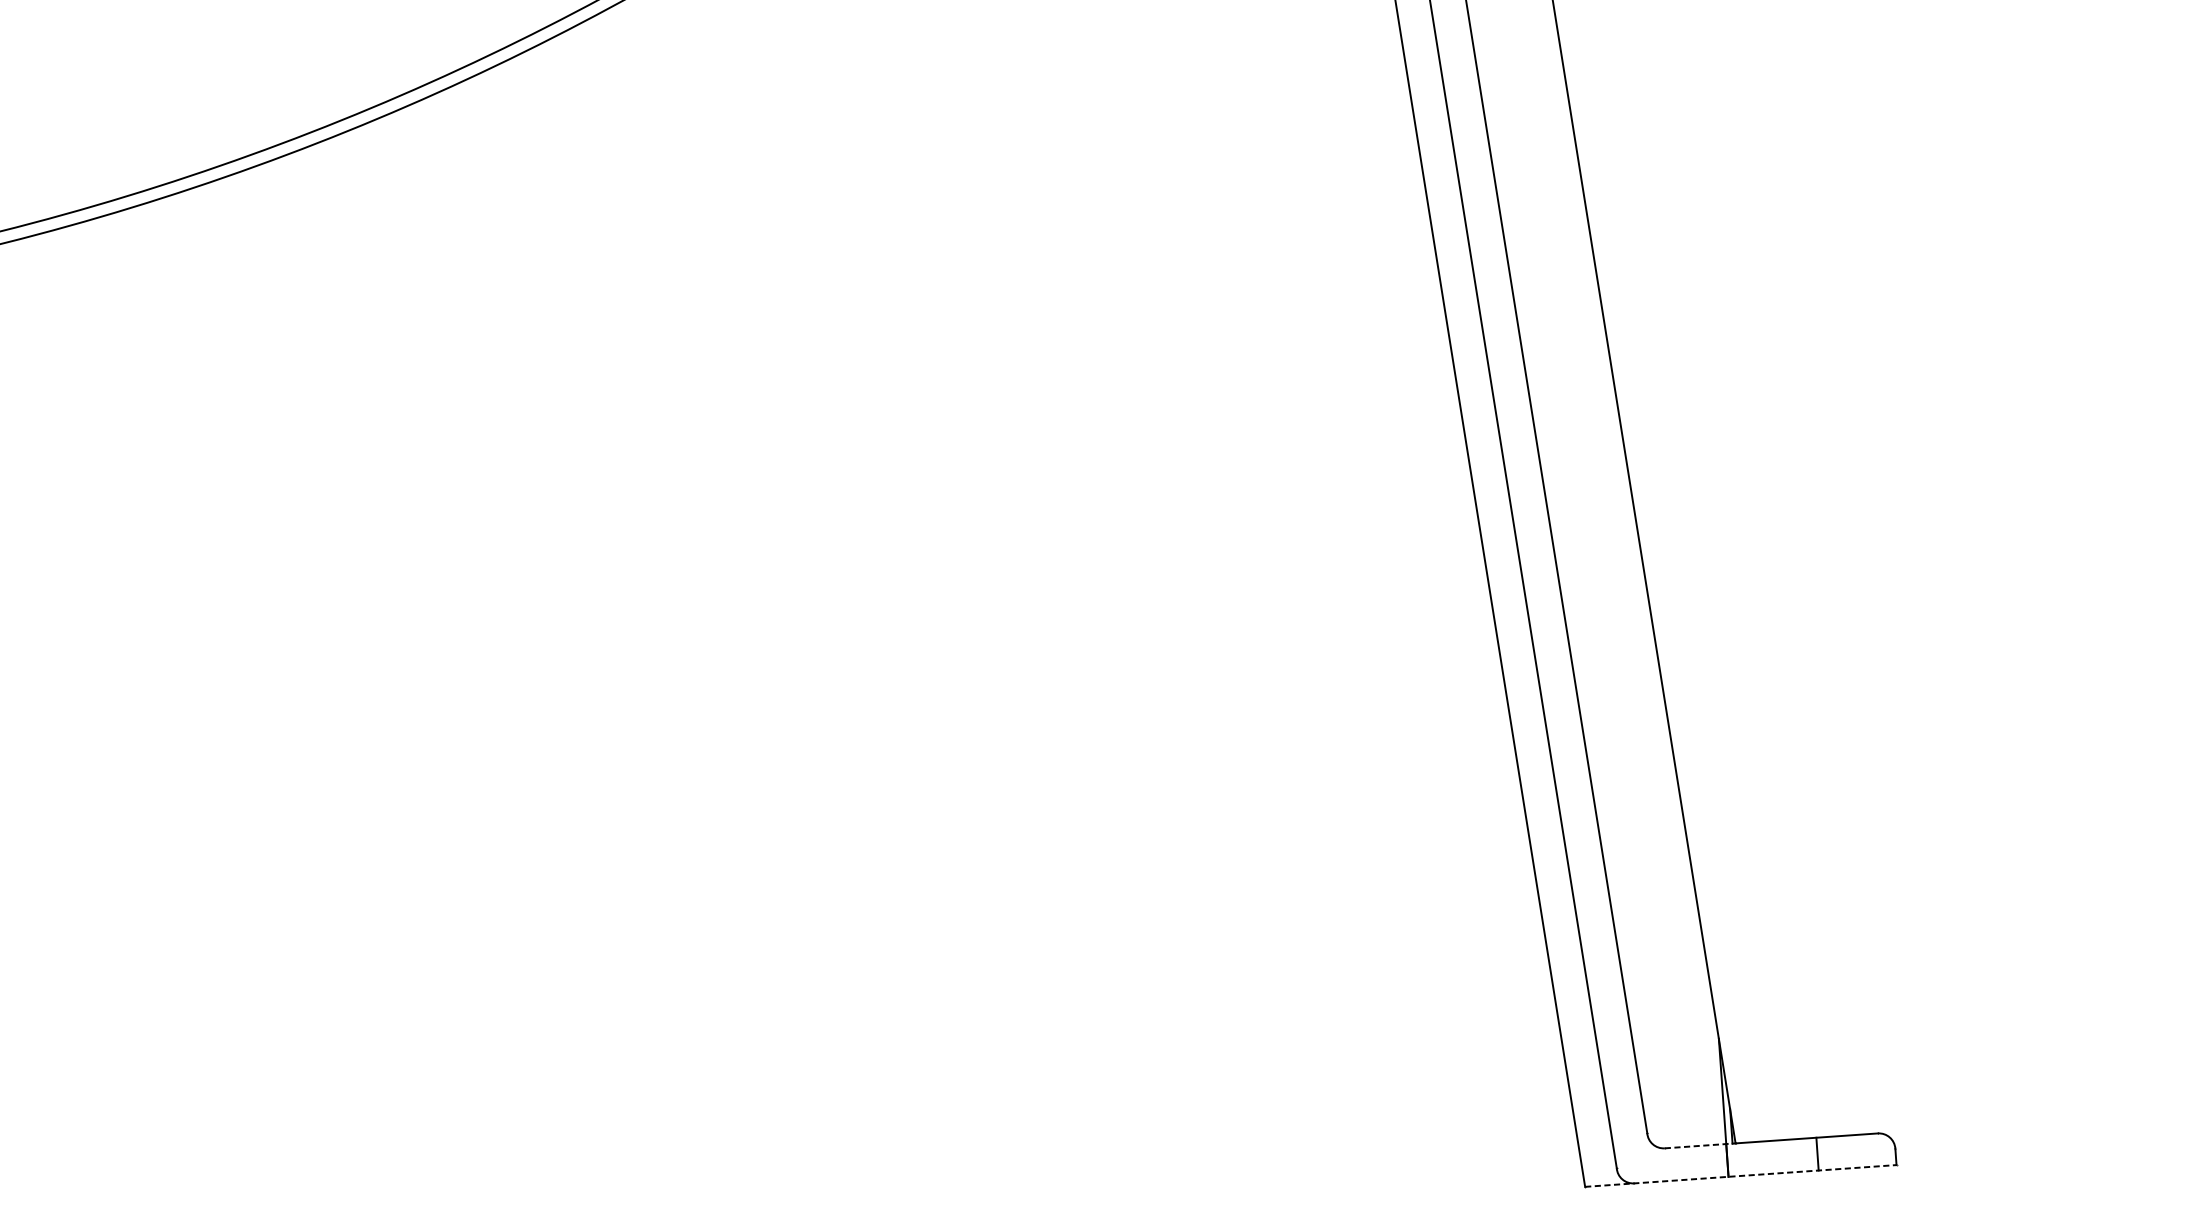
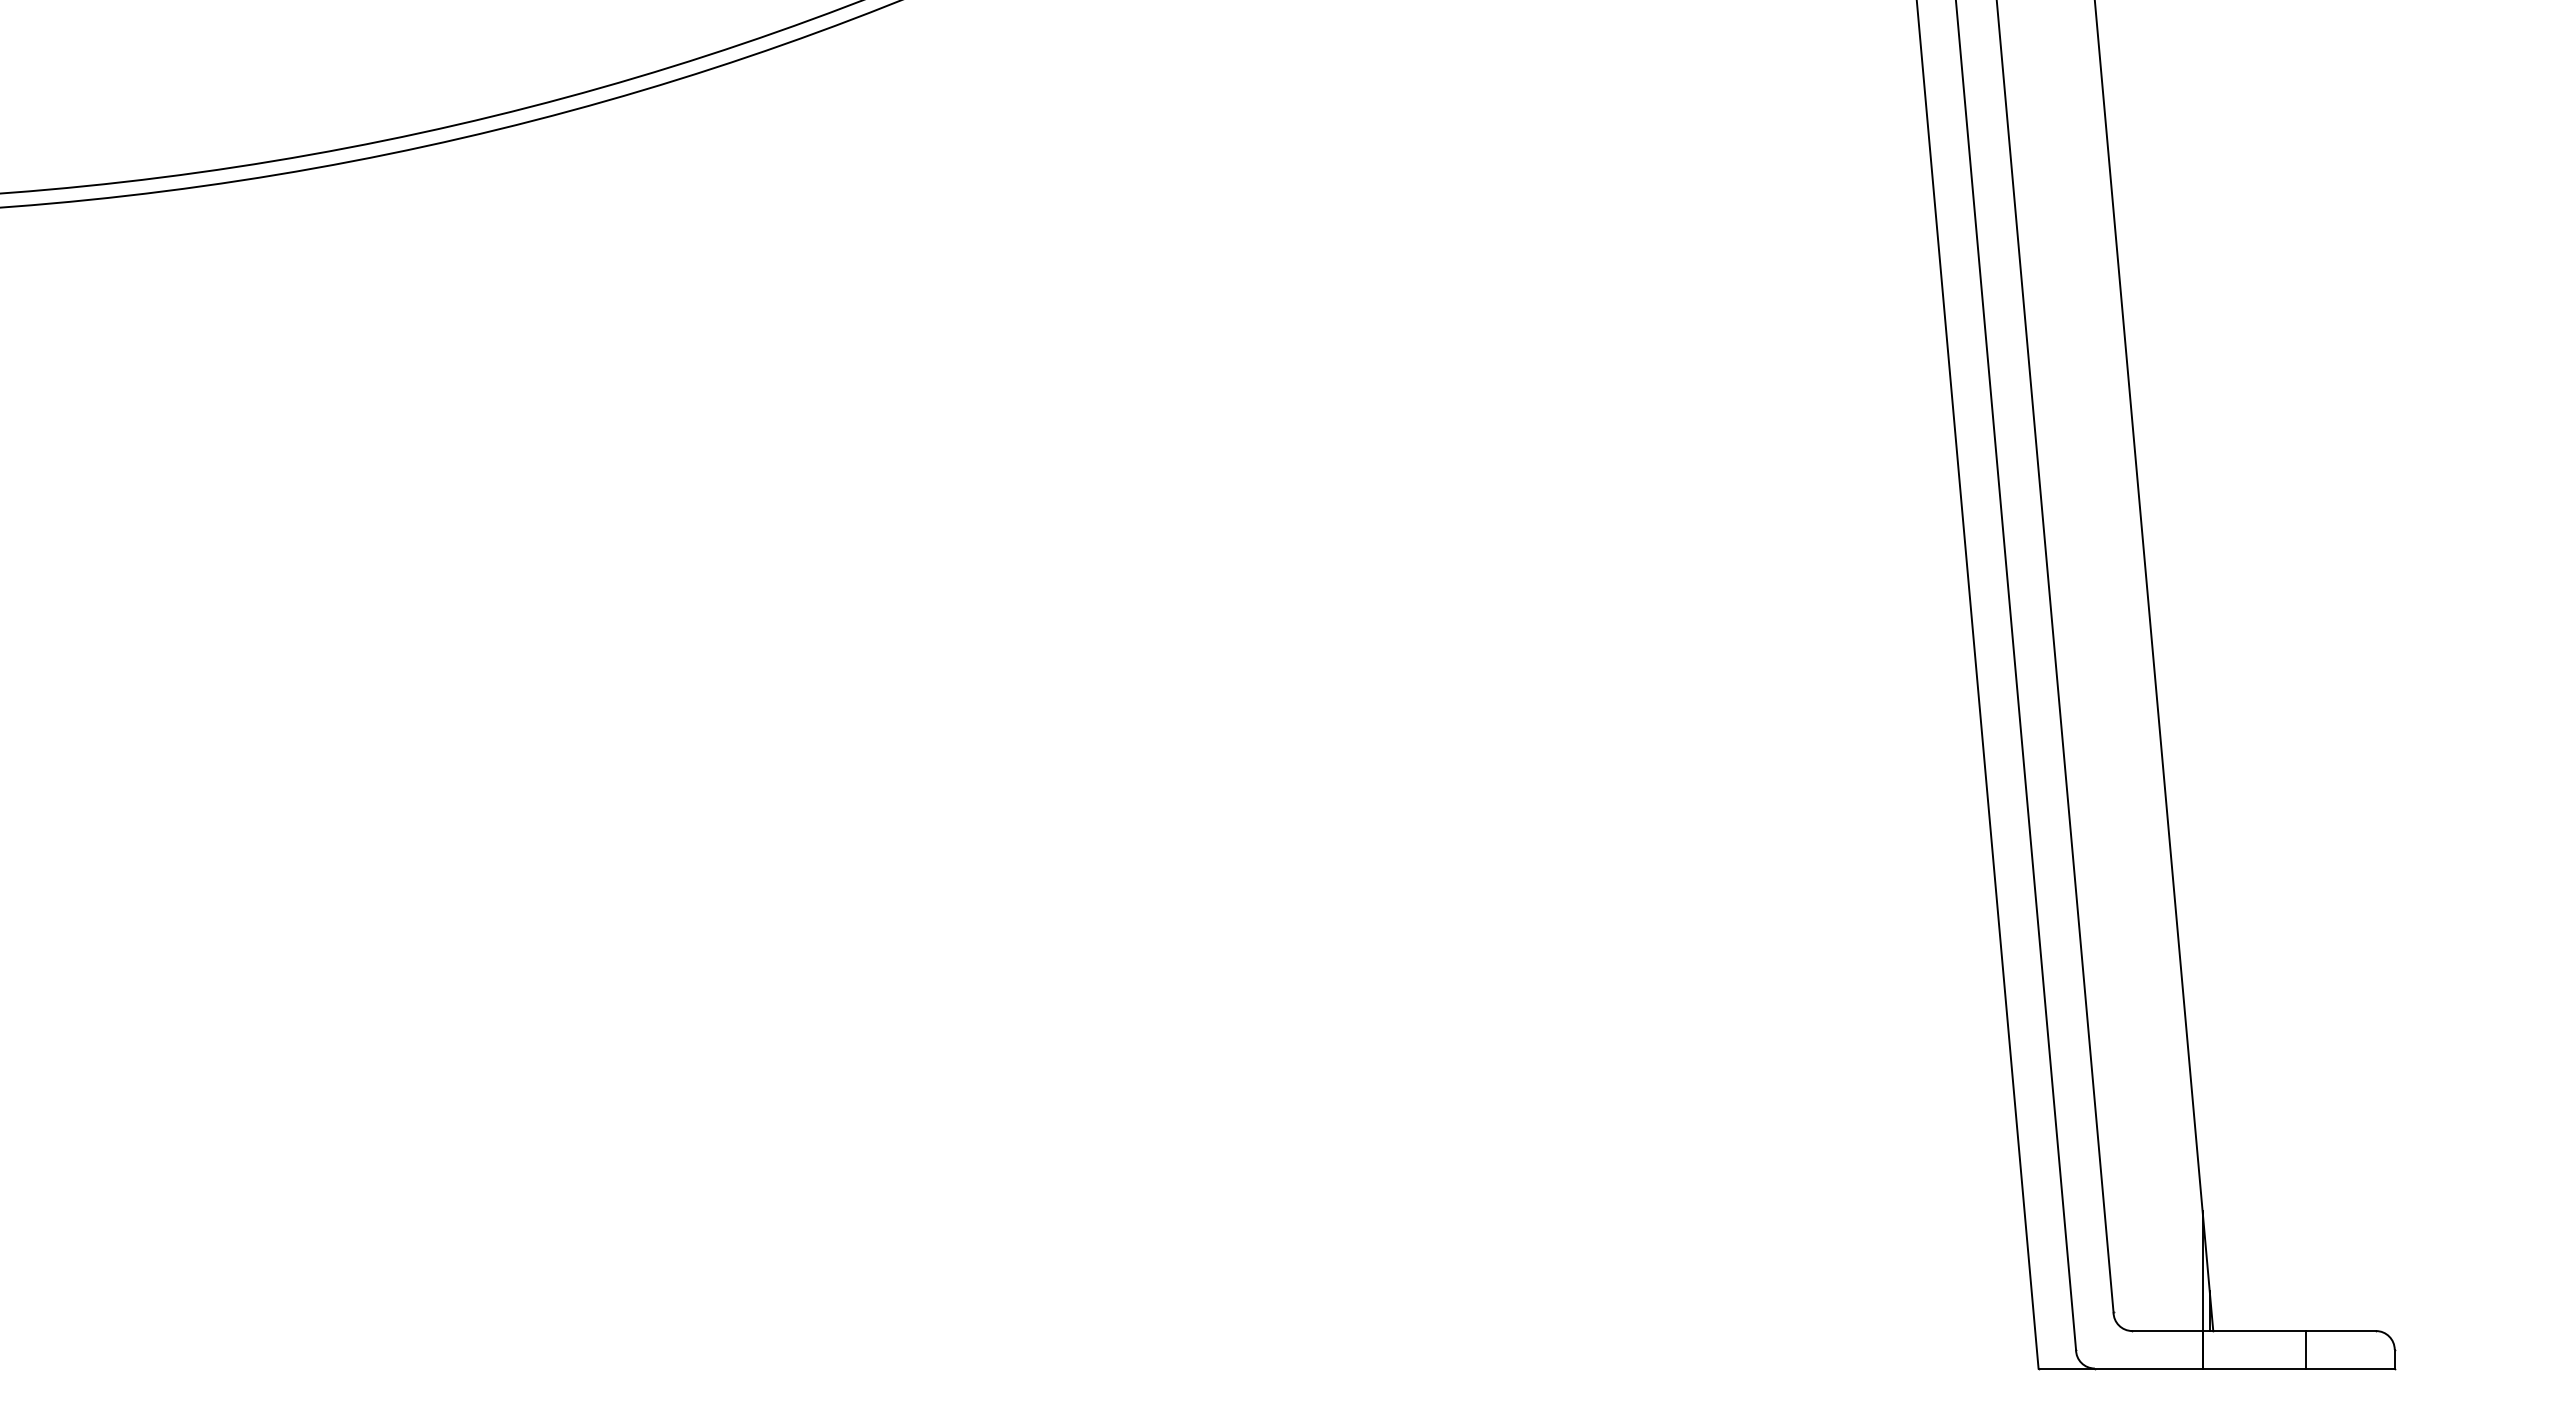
line: (1699, 1146) -> (2171, 1331), dashed -> solid
line: (1741, 1175) -> (2217, 1368), dashed -> solid

